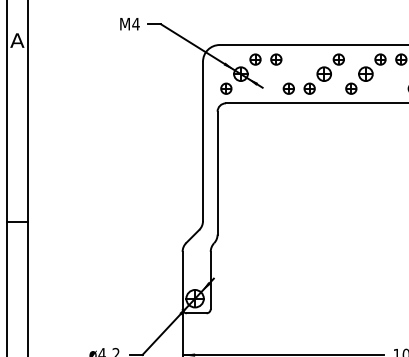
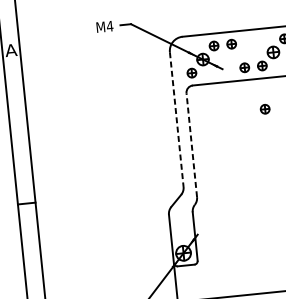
part: (307, 139) -> (264, 109), added
line: (203, 141) -> (177, 119), solid -> dashed
line: (217, 172) -> (191, 144), solid -> dashed

